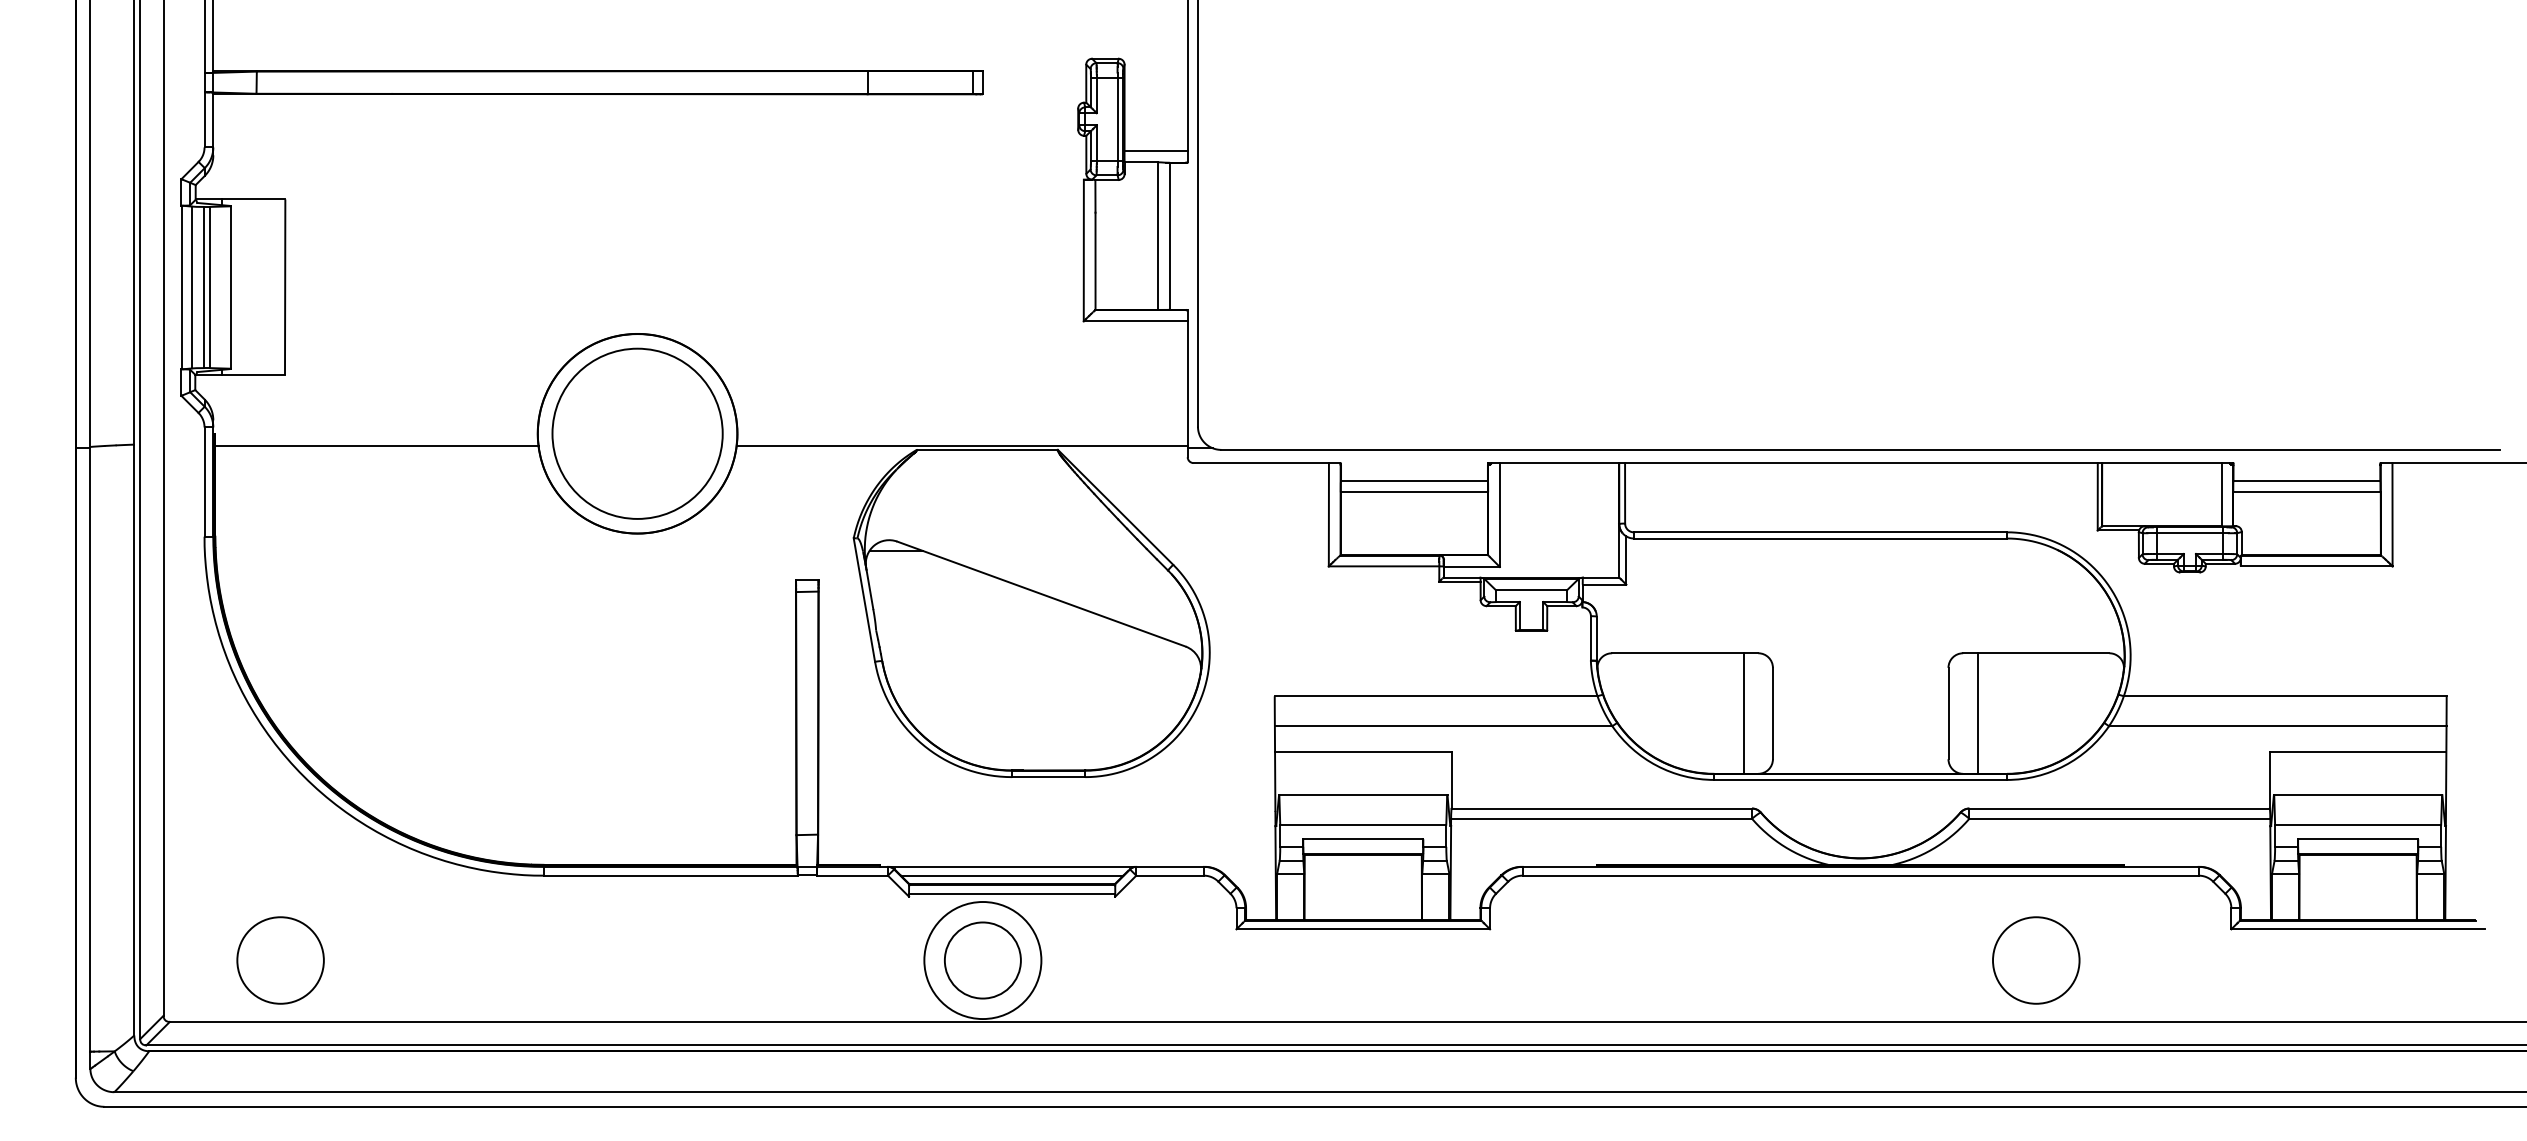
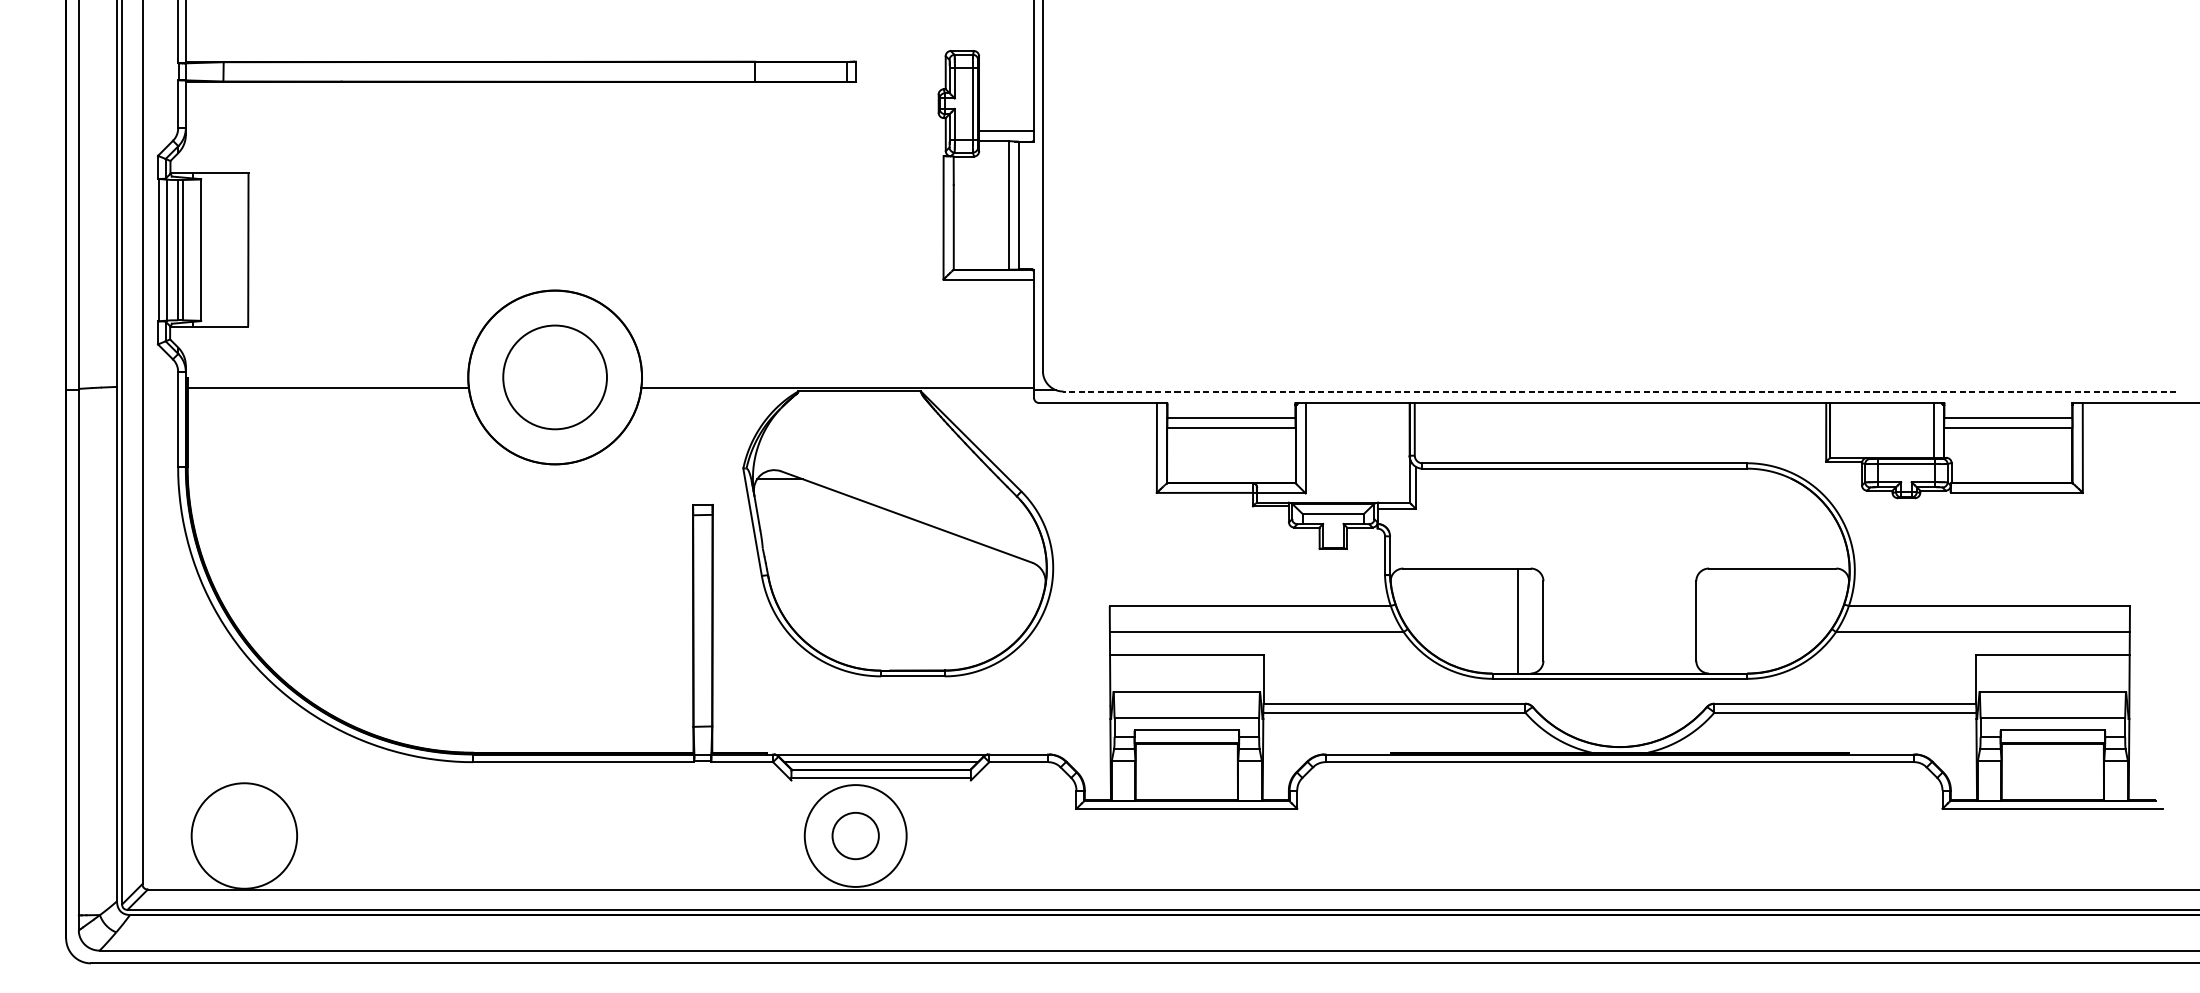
circle: (637, 433) -> (555, 377), size x0.7
line: (1860, 449) -> (1619, 391), solid -> dashed
line: (1977, 713) -> (1721, 620), removed
circle: (280, 960) -> (244, 835), size x1.4
circle: (982, 960) -> (855, 835), size x0.7
circle: (2036, 960) -> (1772, 835), removed

